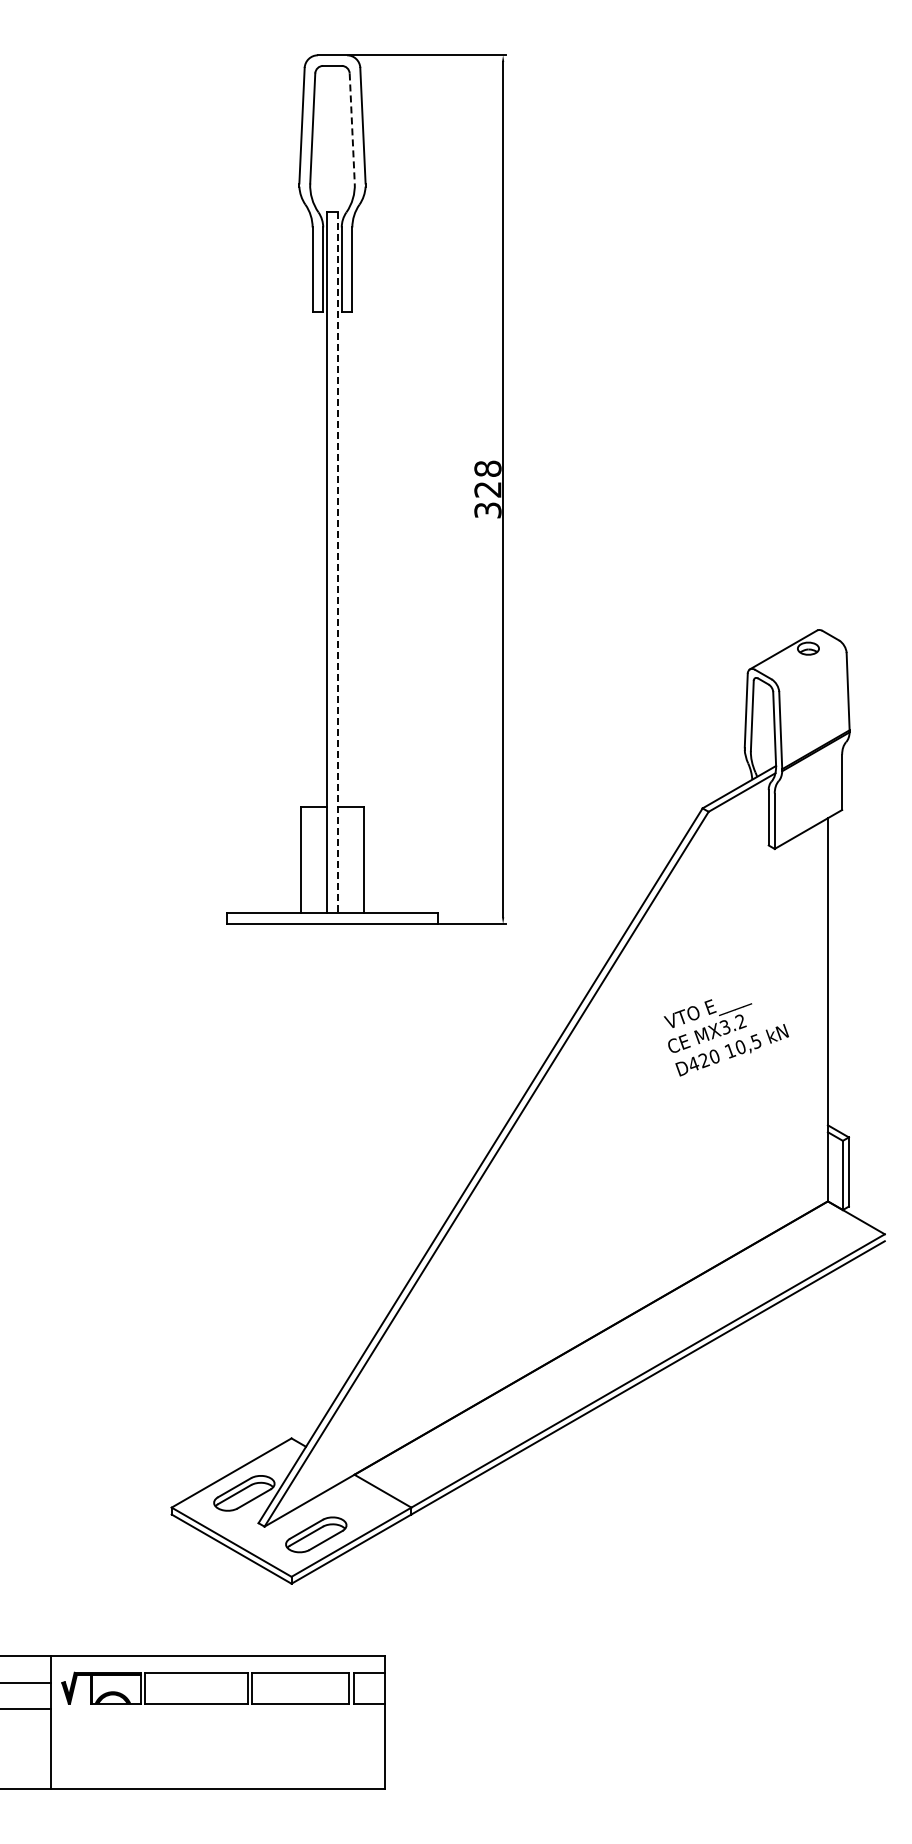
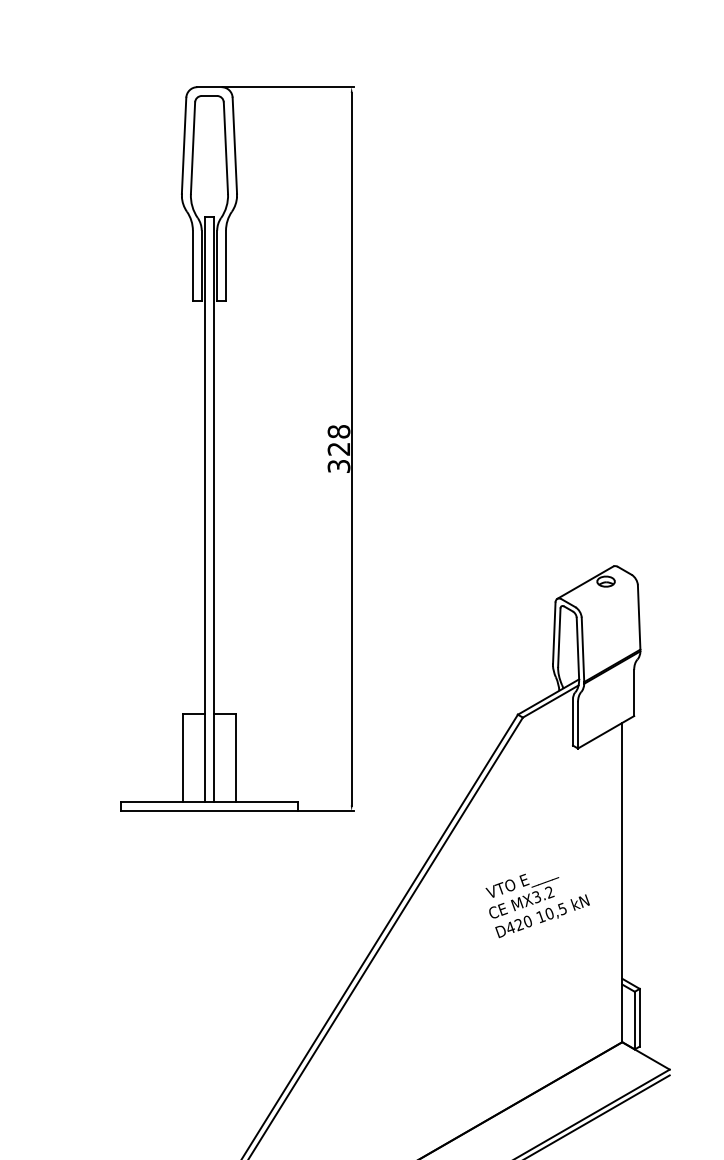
line: (352, 129) -> (226, 149), dashed -> solid
line: (337, 562) -> (213, 509), dashed -> solid

